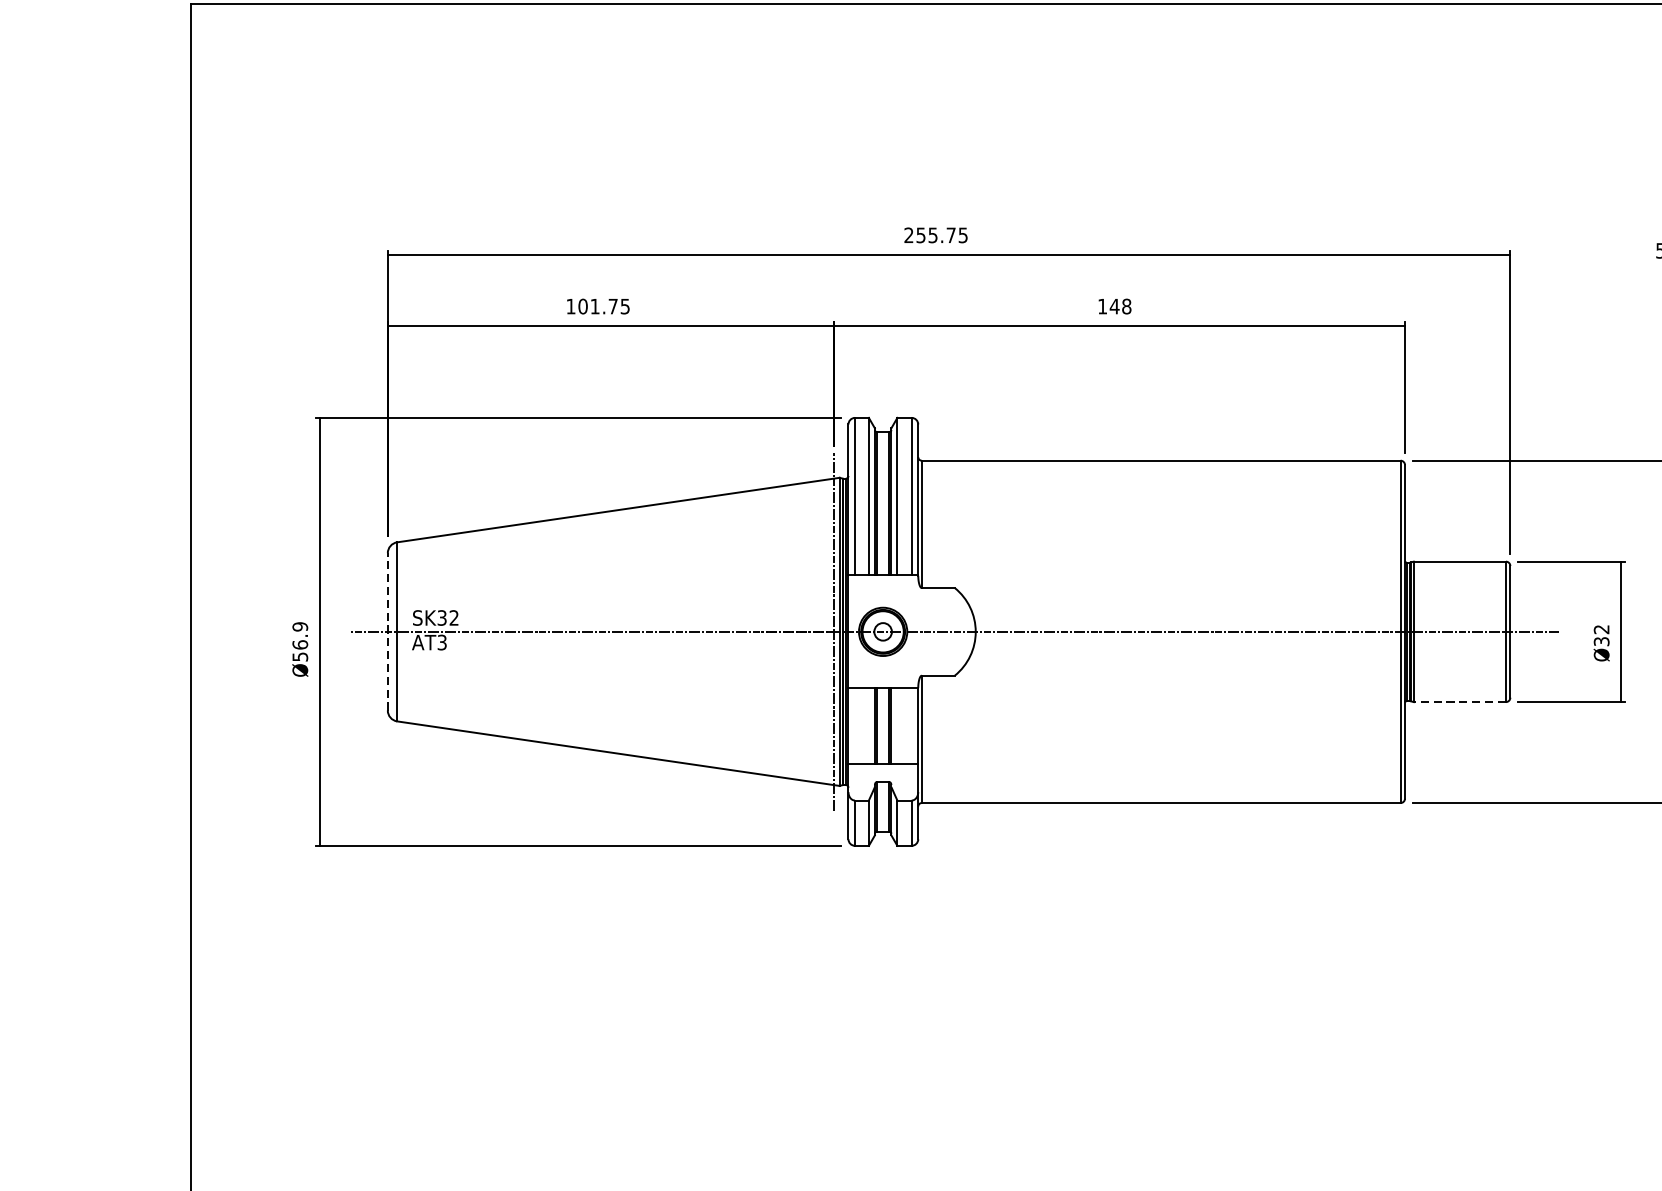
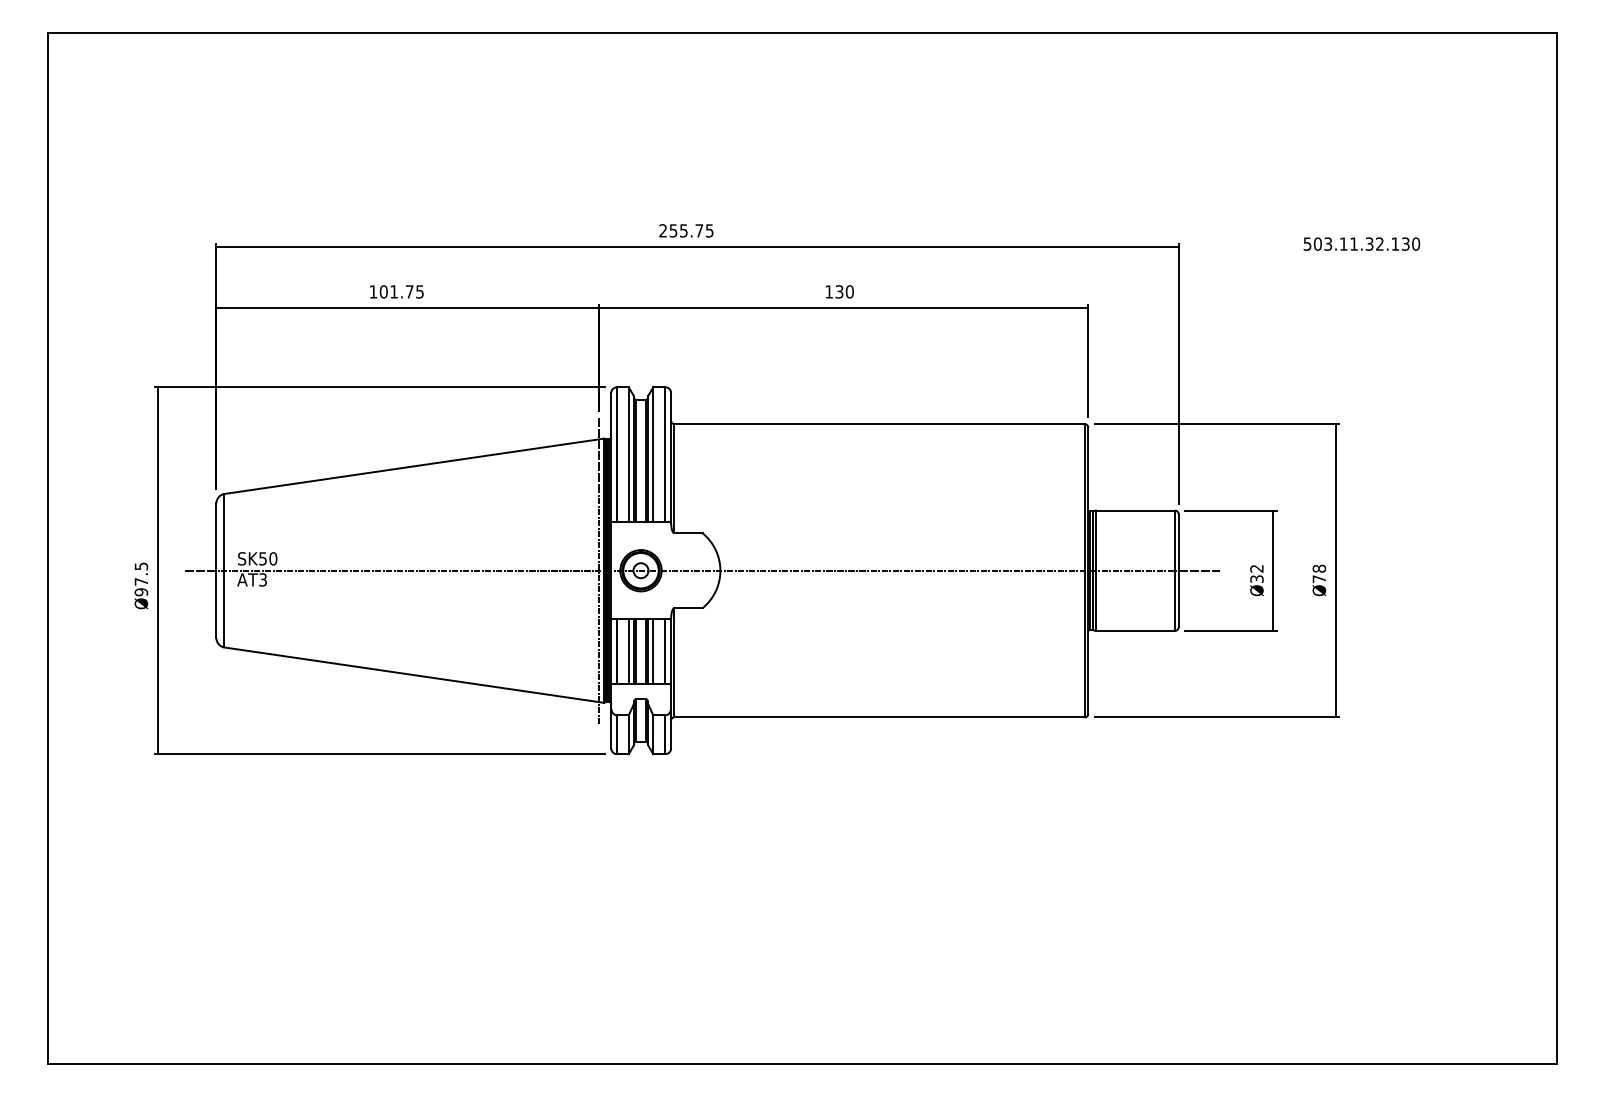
text: (1120, 306) -> (844, 291), 148 -> 130
text: (448, 617) -> (268, 558), SK32 -> SK50
line: (387, 631) -> (216, 570), dashed -> solid
text: (300, 642) -> (141, 579), Ø56.9 -> Ø97.5
line: (1459, 701) -> (1135, 630), dashed -> solid
line: (854, 726) -> (616, 651), added
line: (868, 726) -> (628, 651), added
line: (897, 726) -> (653, 651), added
line: (911, 726) -> (665, 651), added

